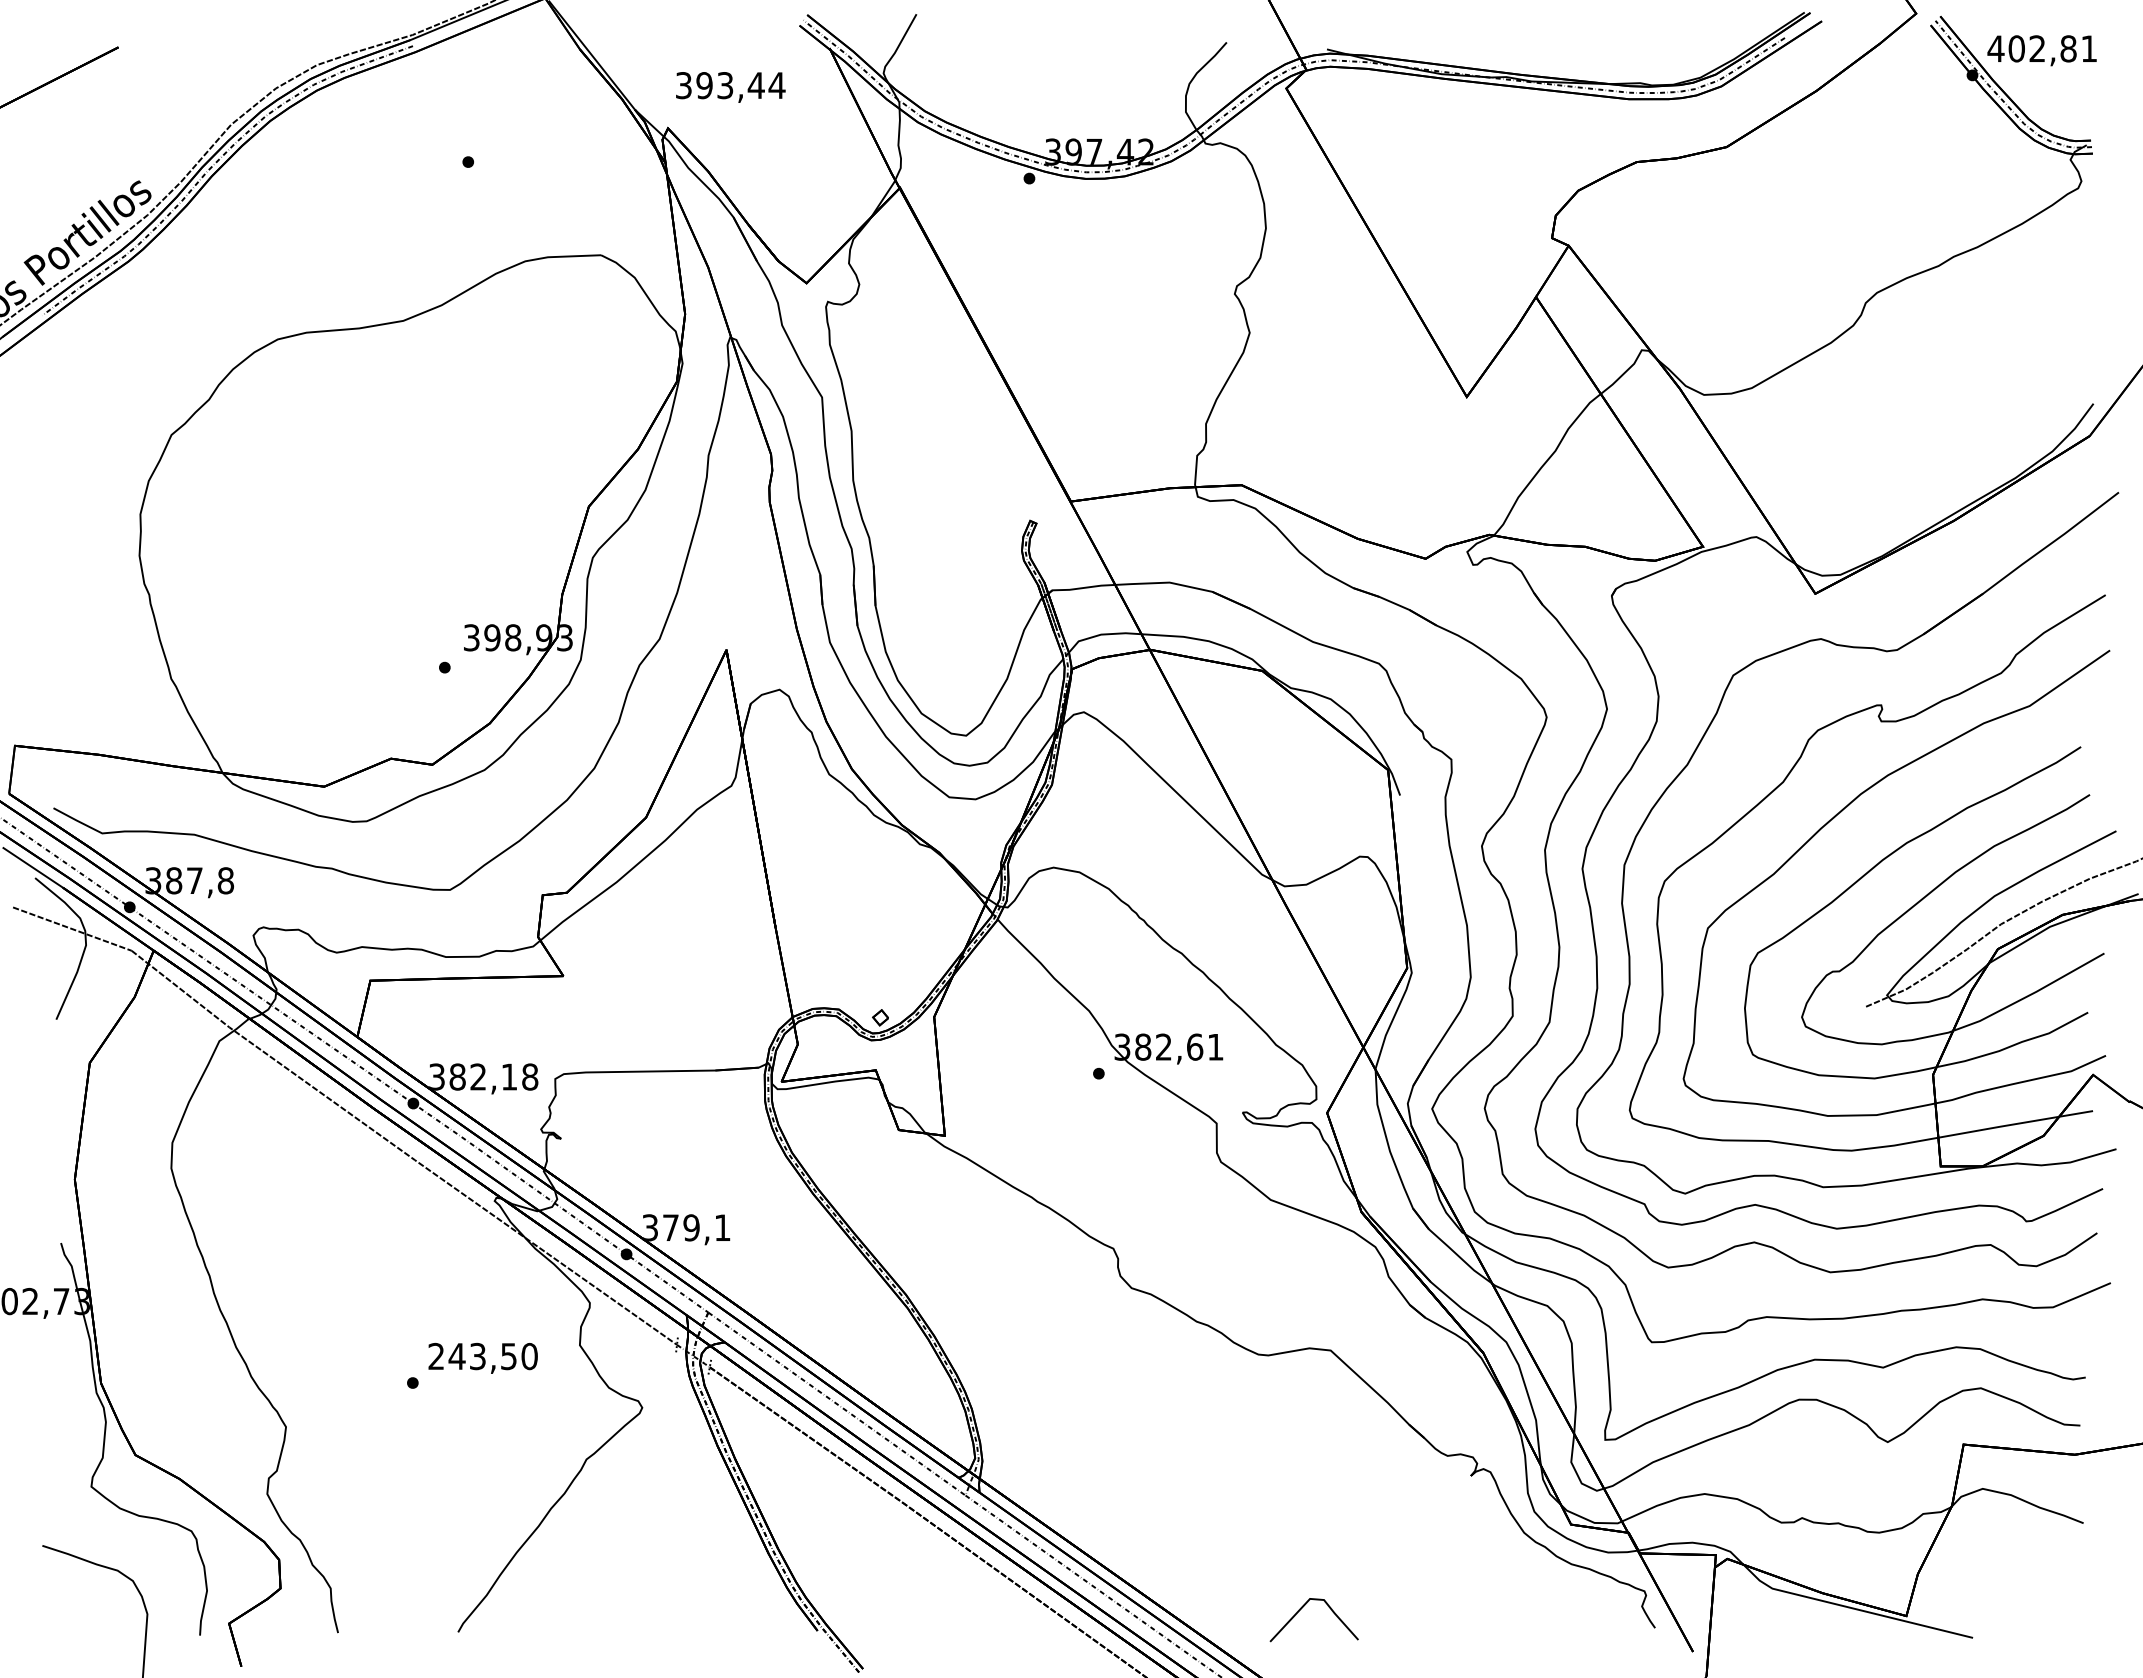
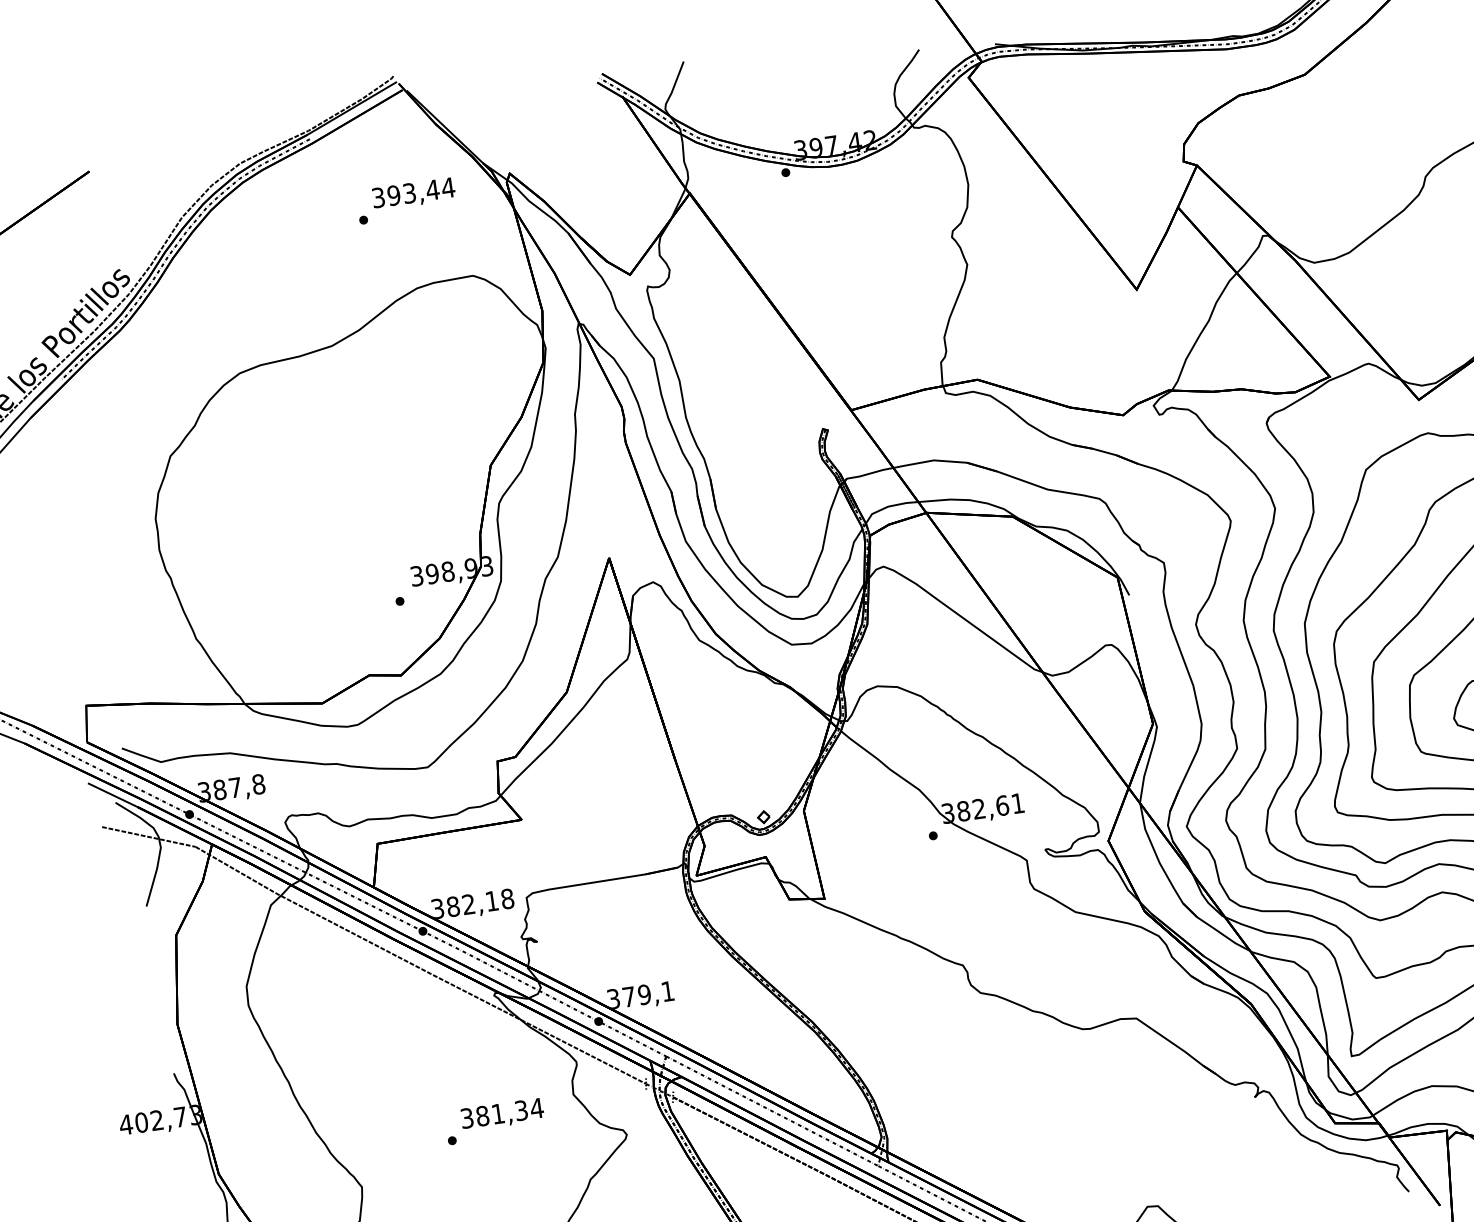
text: (730, 87) -> (413, 194), moved
text: (483, 1356) -> (502, 1113), 243,50 -> 381,34

